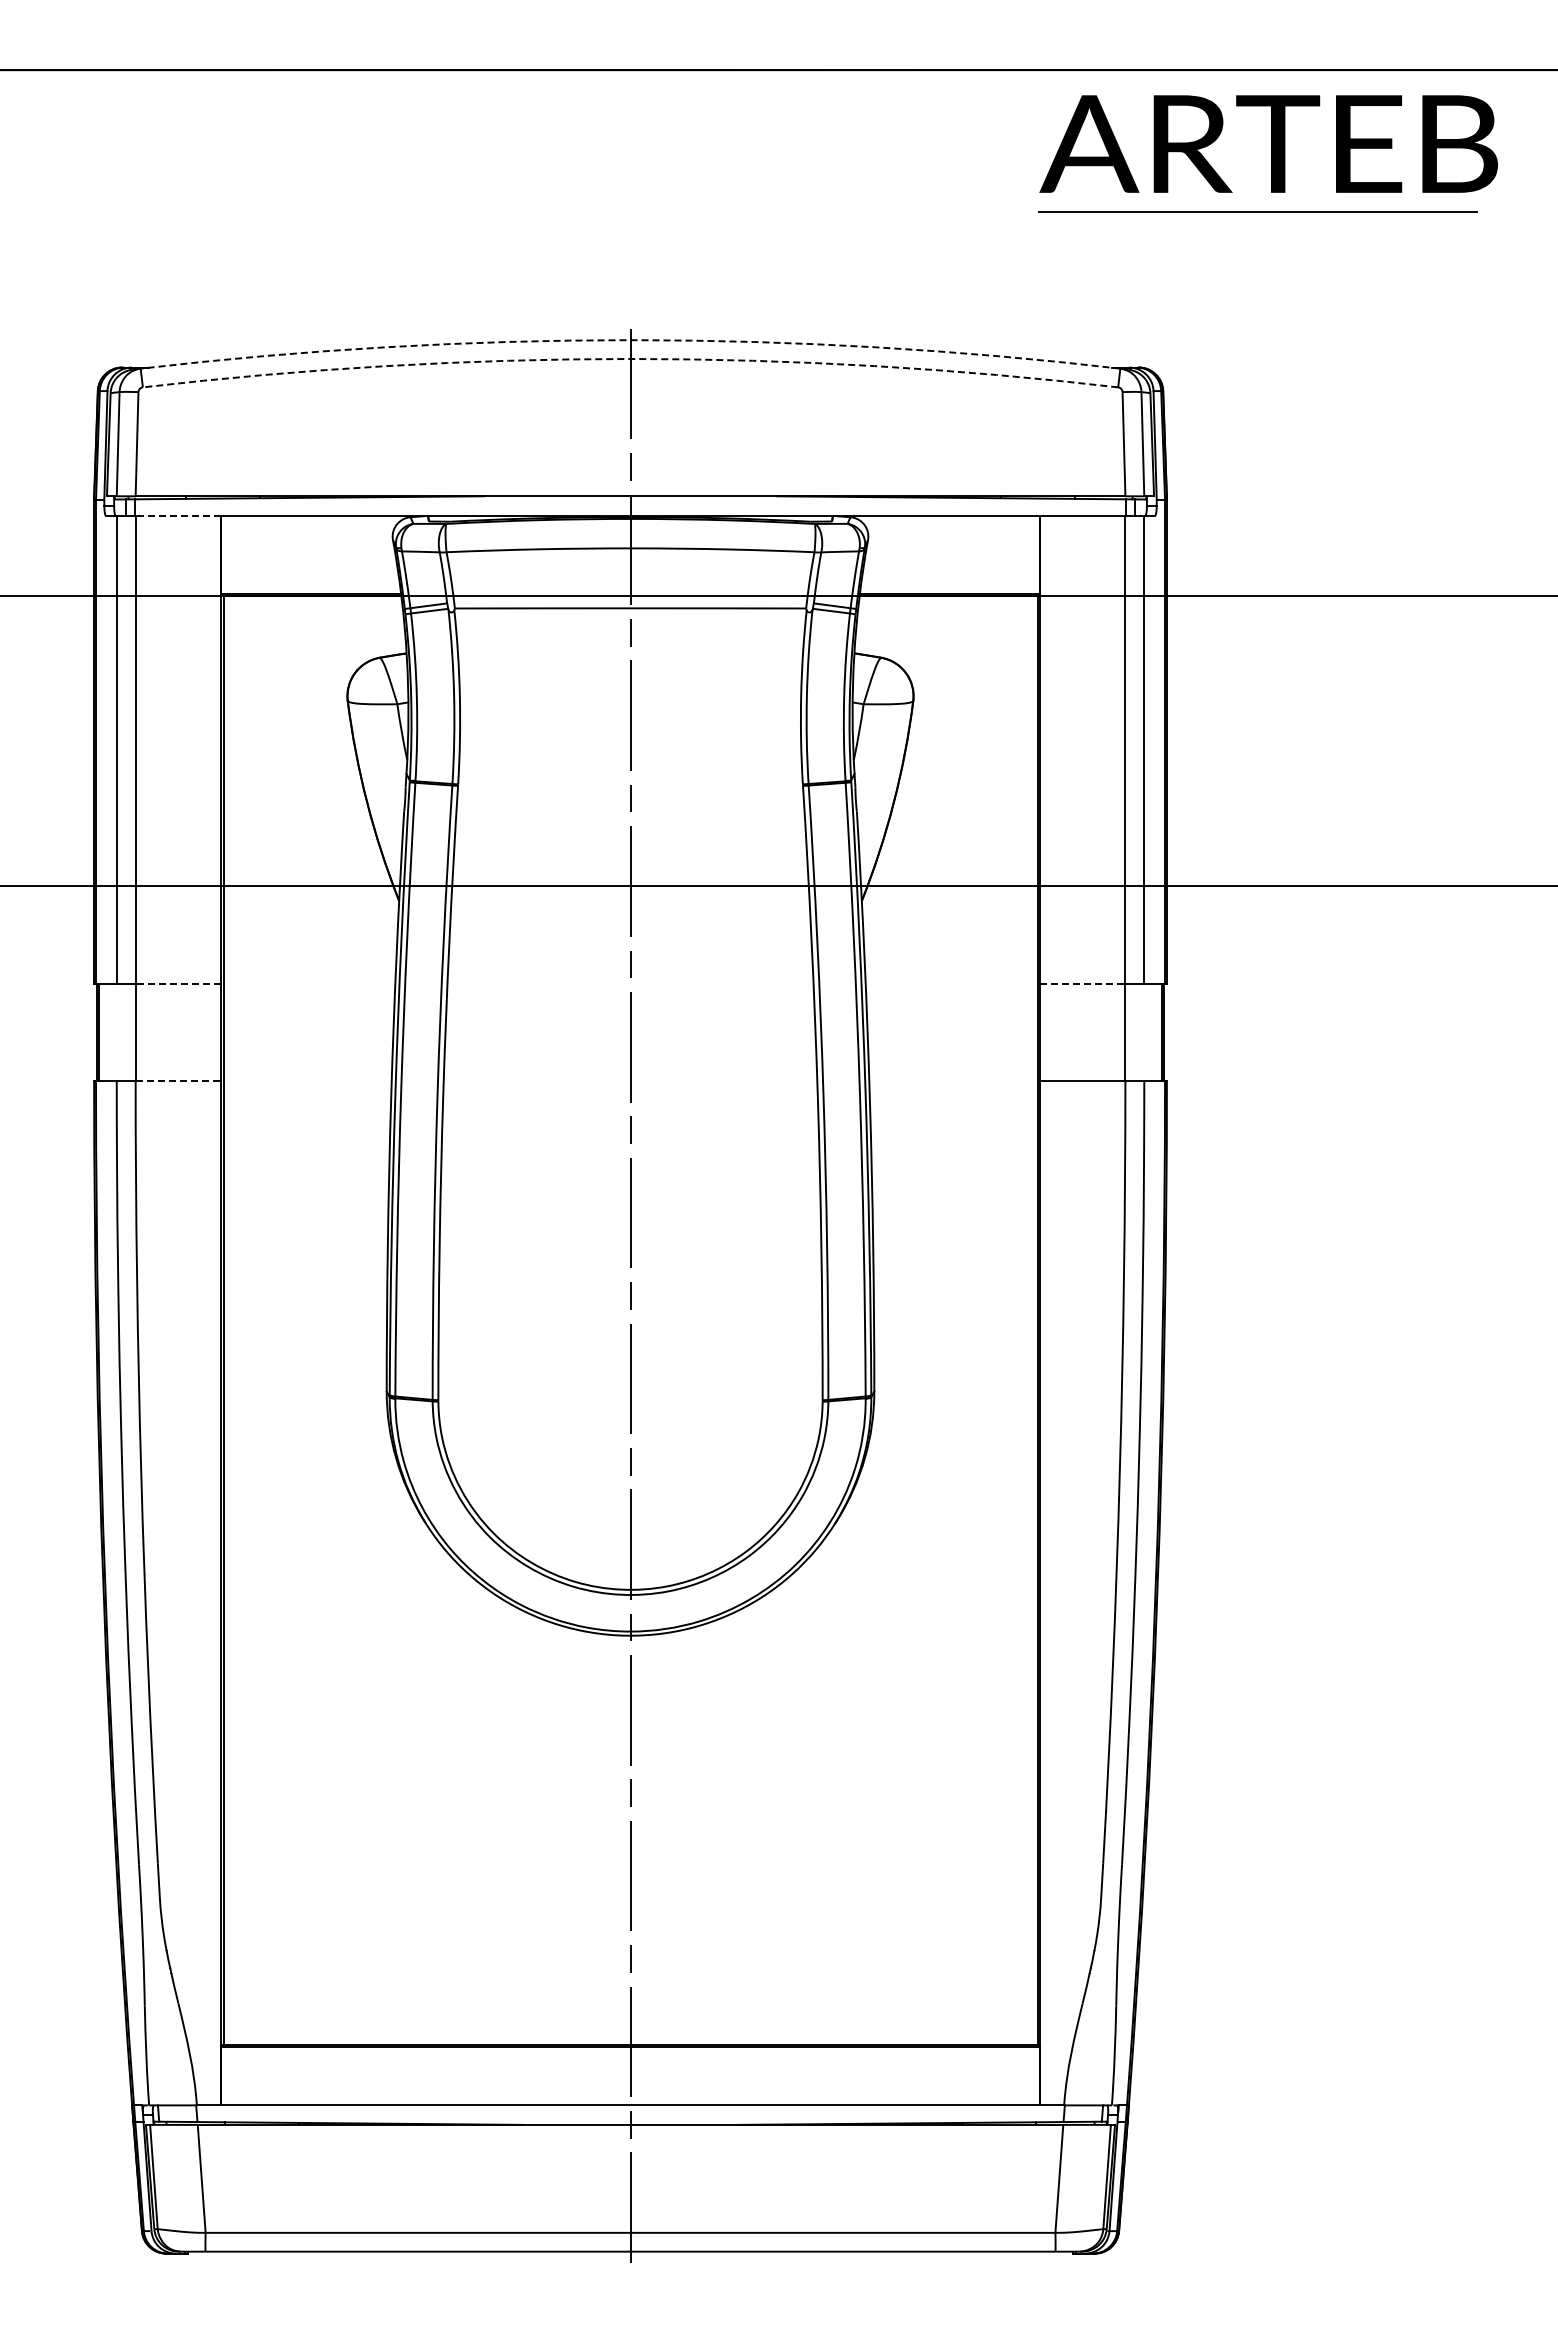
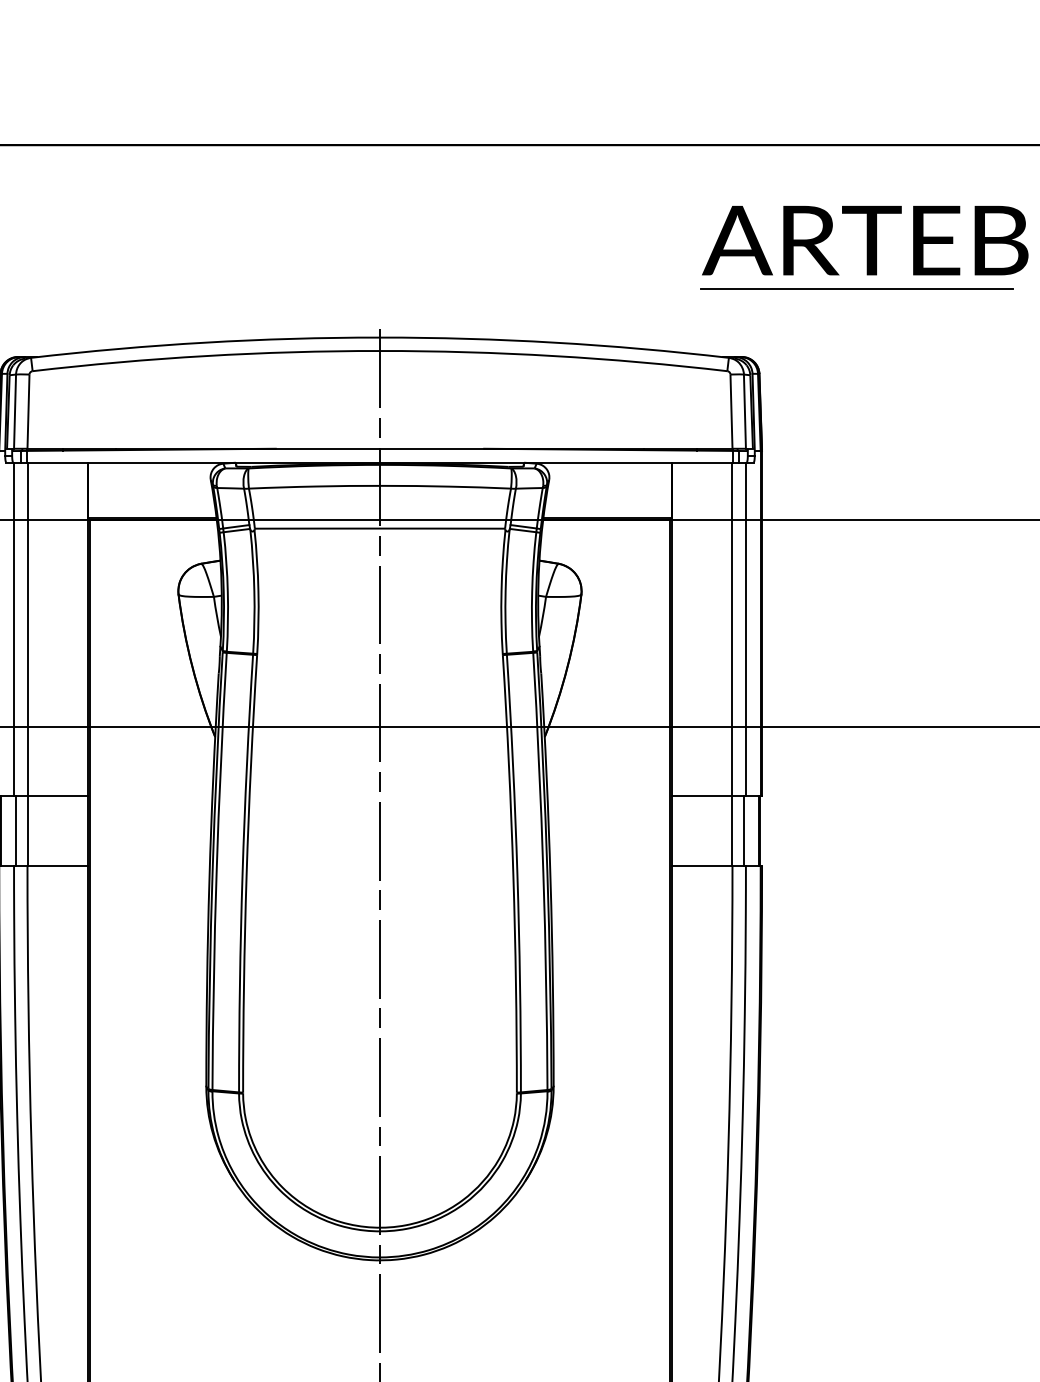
part: (1267, 153) -> (864, 247), moved
arc: (630, 340) -> (379, 337), dashed -> solid
arc: (630, 359) -> (379, 351), dashed -> solid
line: (178, 515) -> (58, 462), dashed -> solid
line: (178, 983) -> (58, 795), dashed -> solid
line: (1082, 983) -> (701, 795), dashed -> solid
line: (119, 1032) -> (15, 830), added
line: (1141, 1032) -> (743, 830), added
line: (178, 1081) -> (58, 865), dashed -> solid

